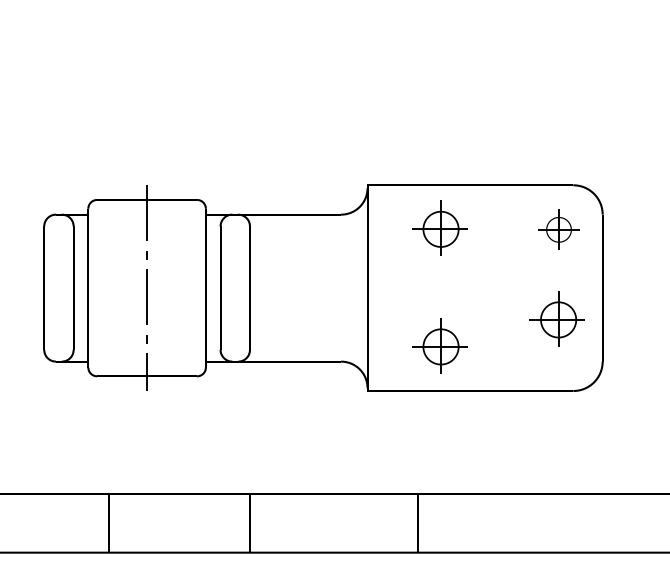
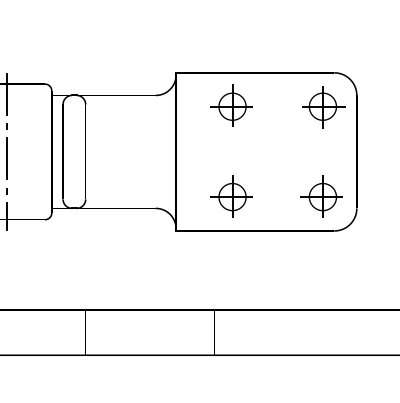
part: (559, 230) -> (323, 107), size x1.43
part: (556, 318) -> (321, 196), moved

